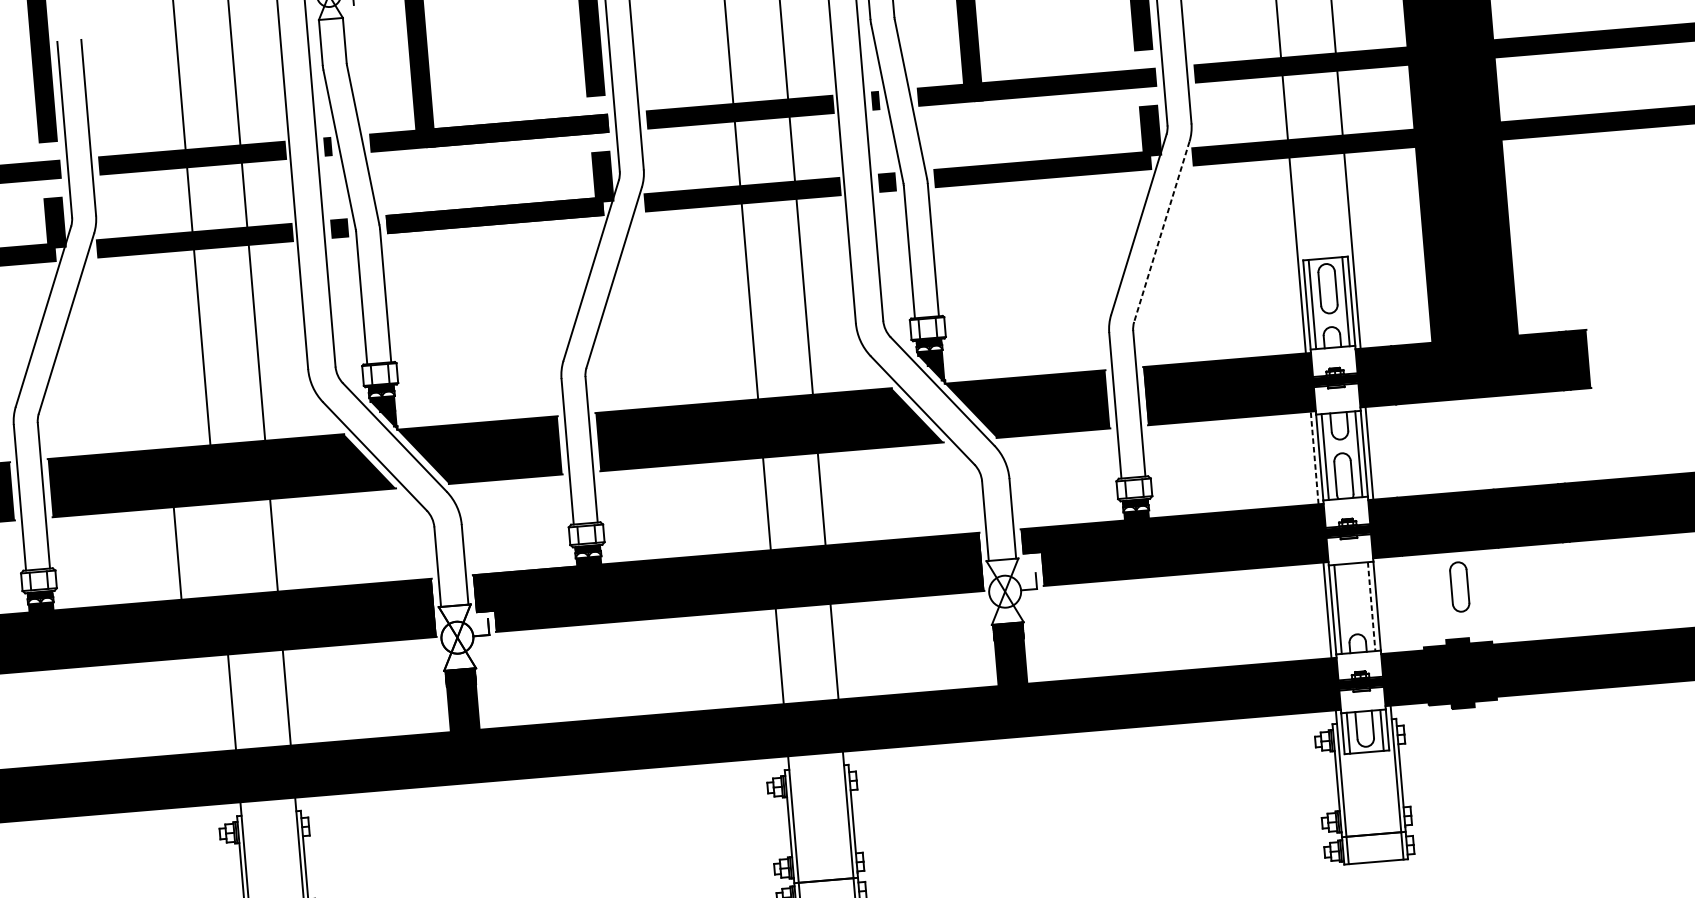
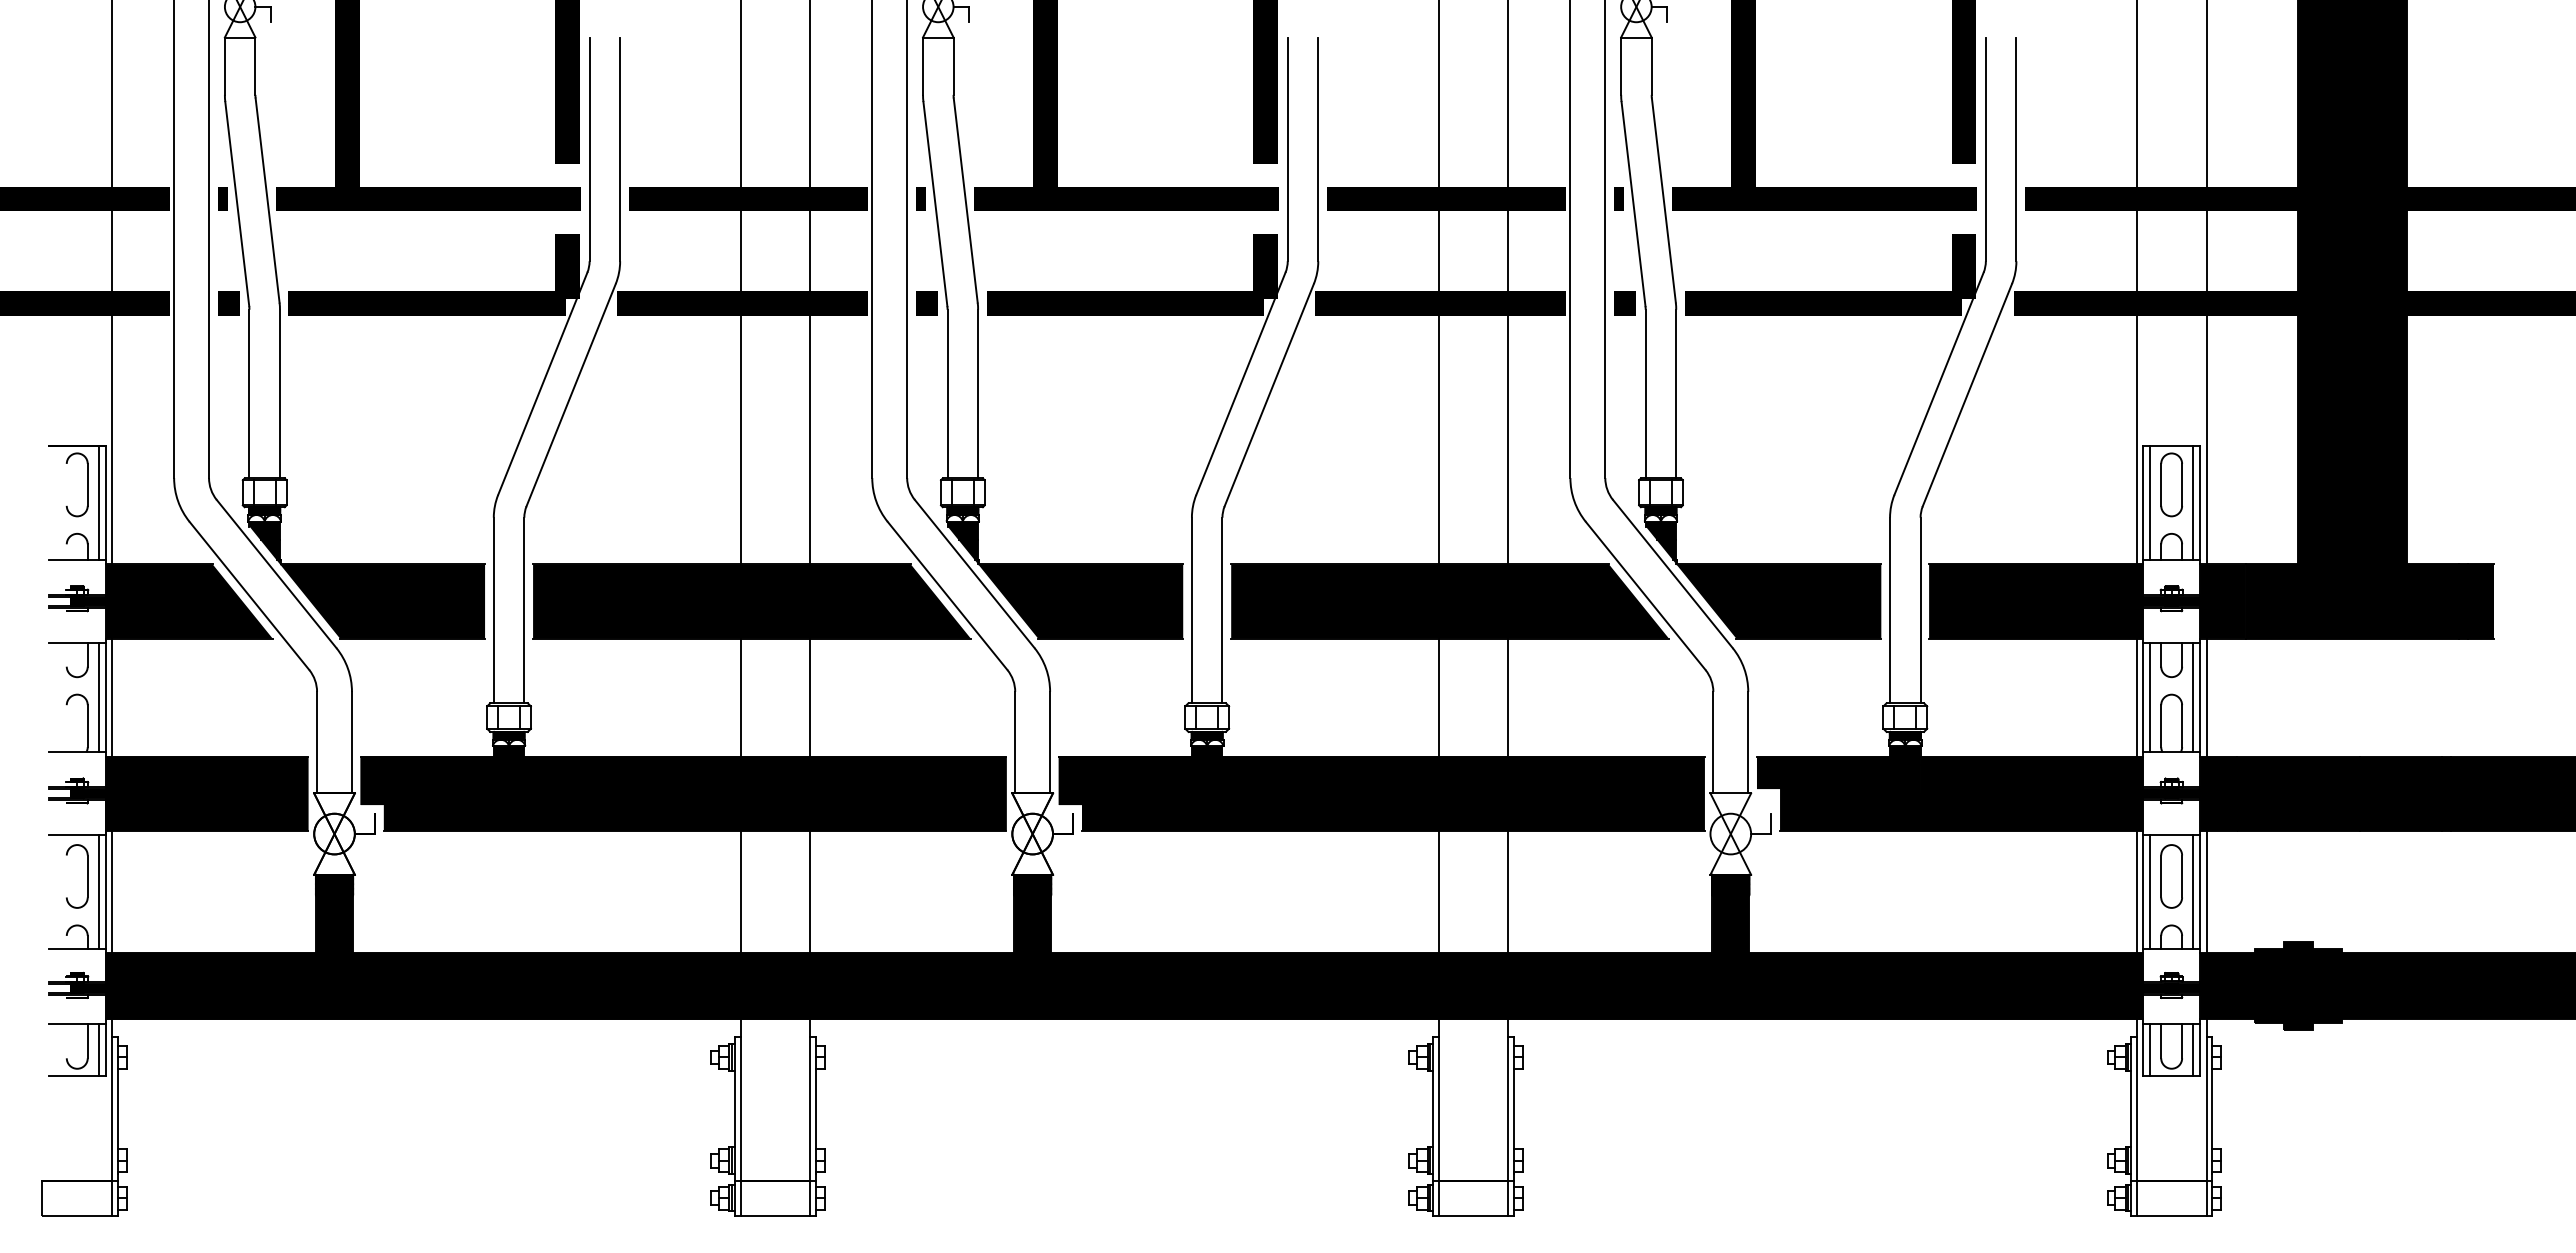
line: (1161, 232) -> (1967, 395), dashed -> solid
line: (1314, 457) -> (2136, 697), dashed -> solid
line: (177, 553) -> (740, 697), moved
part: (1459, 587) -> (2171, 876), moved
line: (1382, 605) -> (2206, 891), added
line: (1371, 606) -> (2193, 891), dashed -> solid

